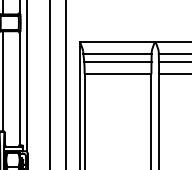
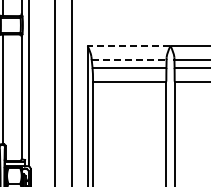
line: (116, 42) -> (128, 46), solid -> dashed
line: (117, 54) -> (129, 59), solid -> dashed

